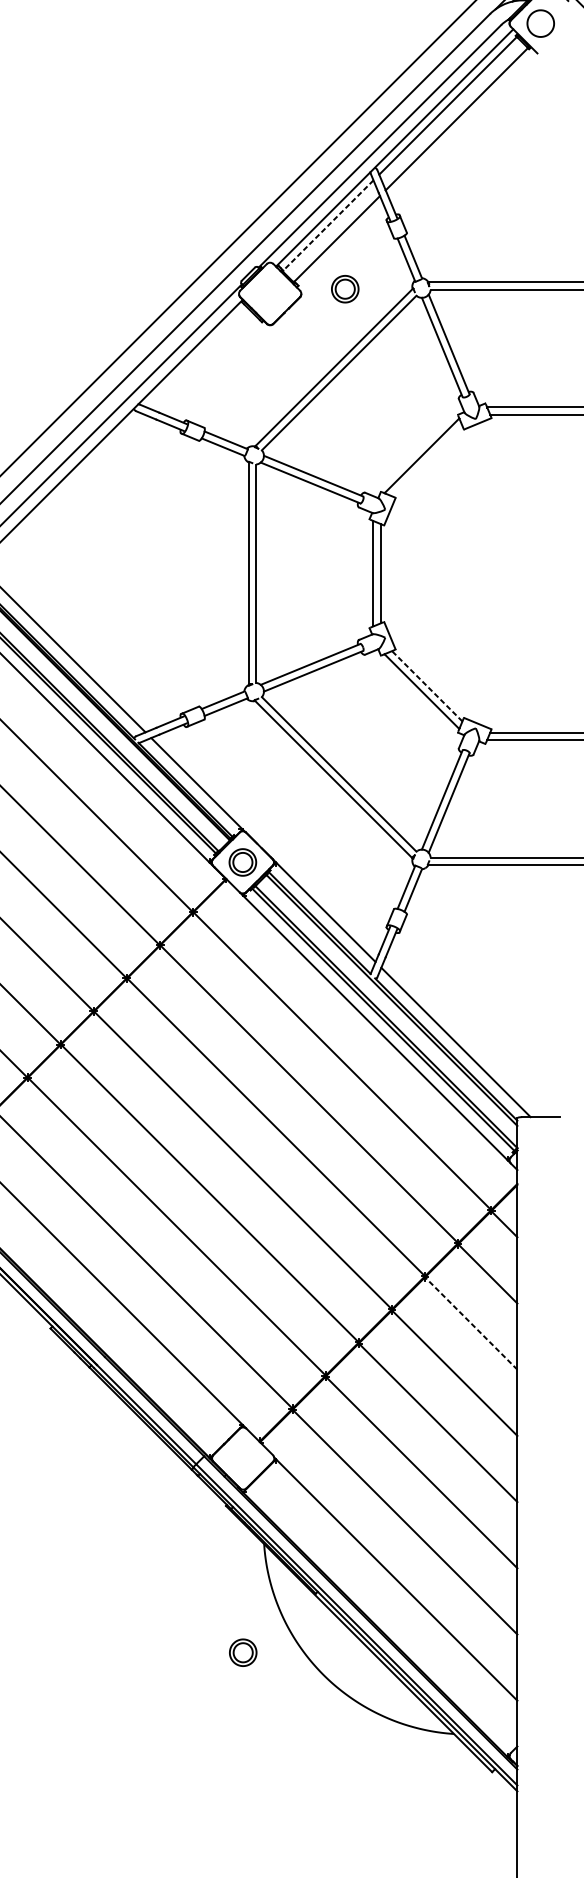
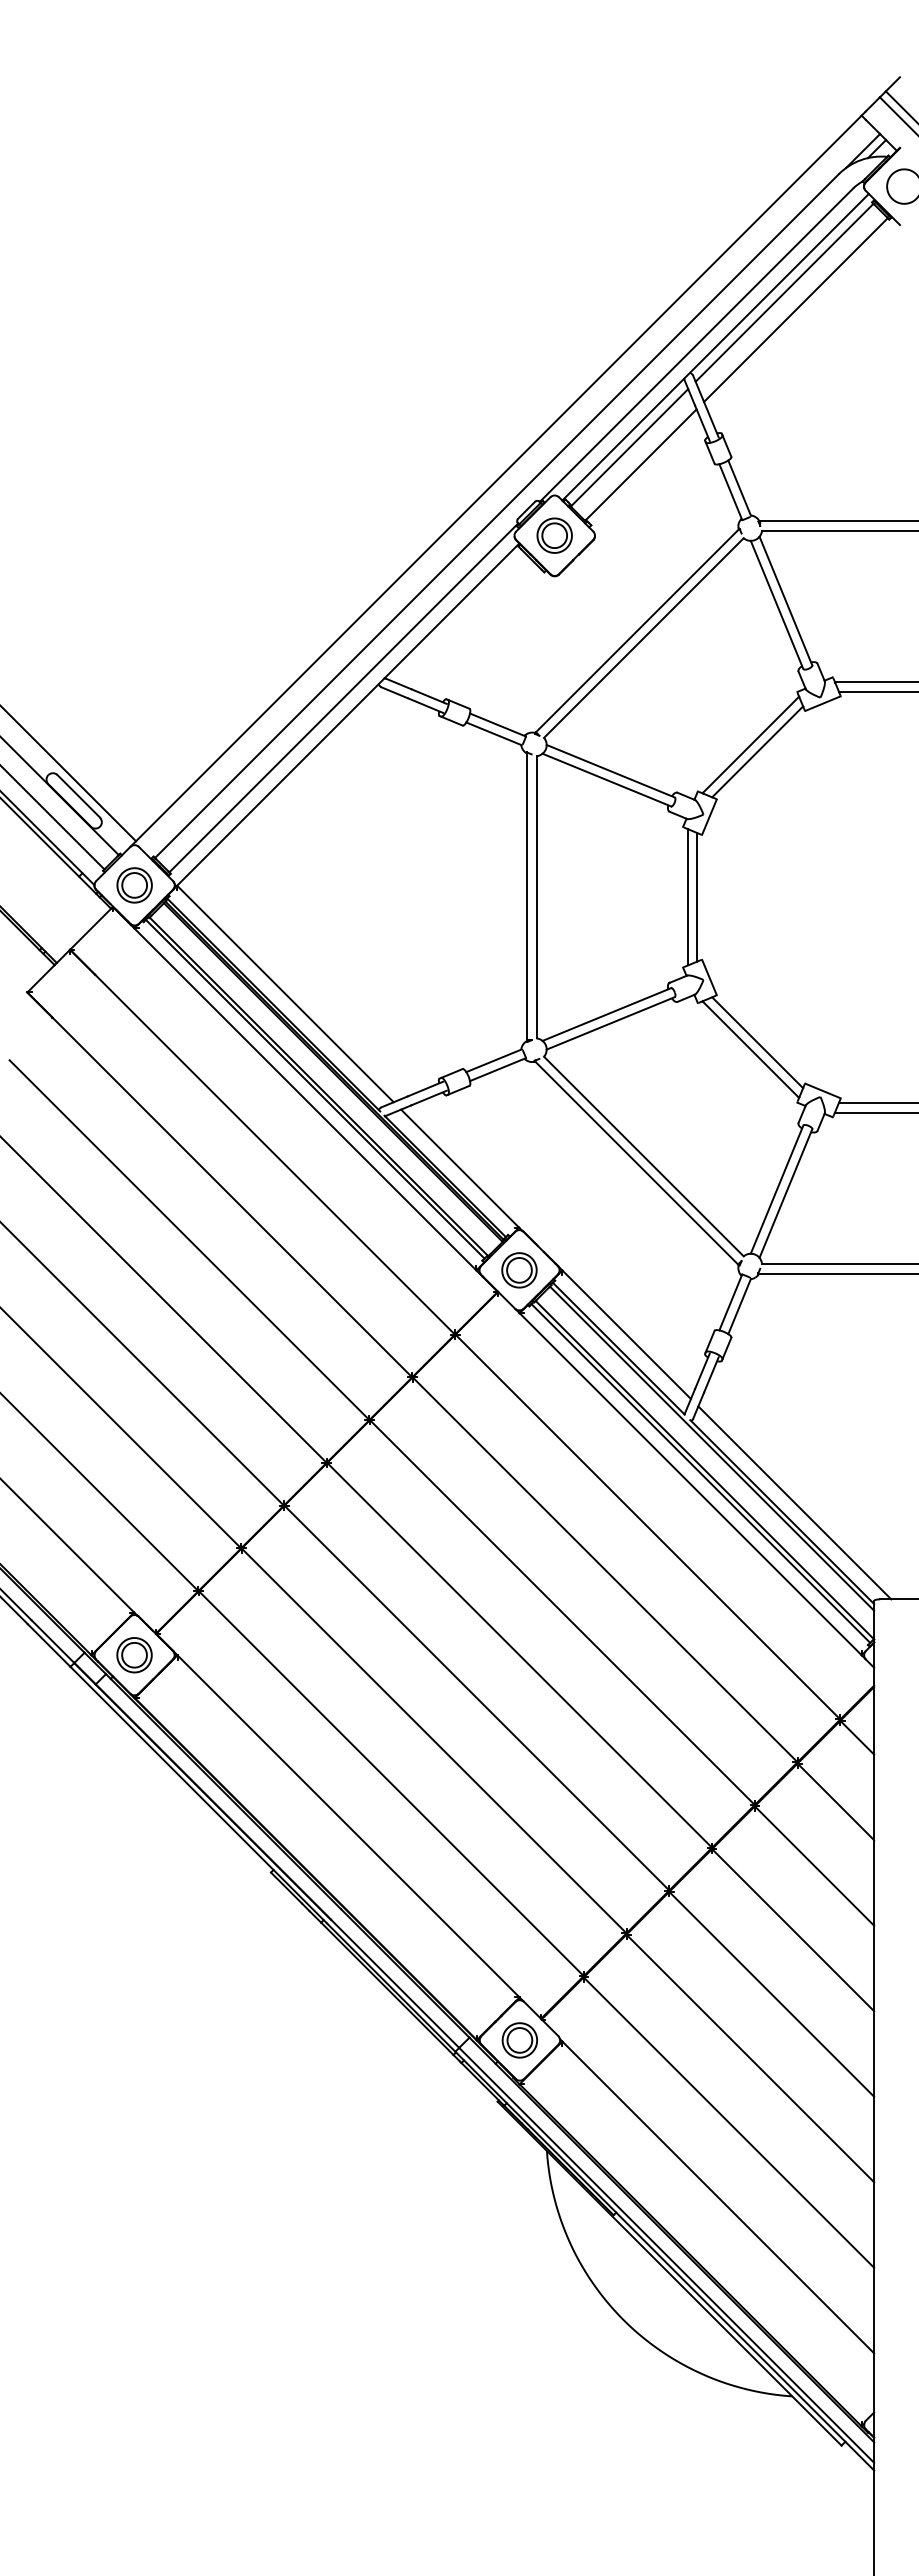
line: (328, 226) -> (629, 448), dashed -> solid
part: (345, 289) -> (554, 535), moved
line: (427, 460) -> (757, 751), added
line: (427, 686) -> (757, 1042), dashed -> solid
line: (471, 1323) -> (814, 1865), dashed -> solid
part: (242, 1652) -> (519, 2040), moved

